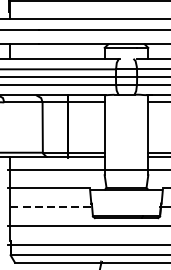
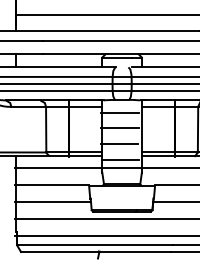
line: (123, 109) -> (119, 113), added
line: (123, 126) -> (119, 128), added
line: (123, 143) -> (119, 144), added
line: (123, 161) -> (119, 160), added
line: (49, 207) -> (52, 202), dashed -> solid

